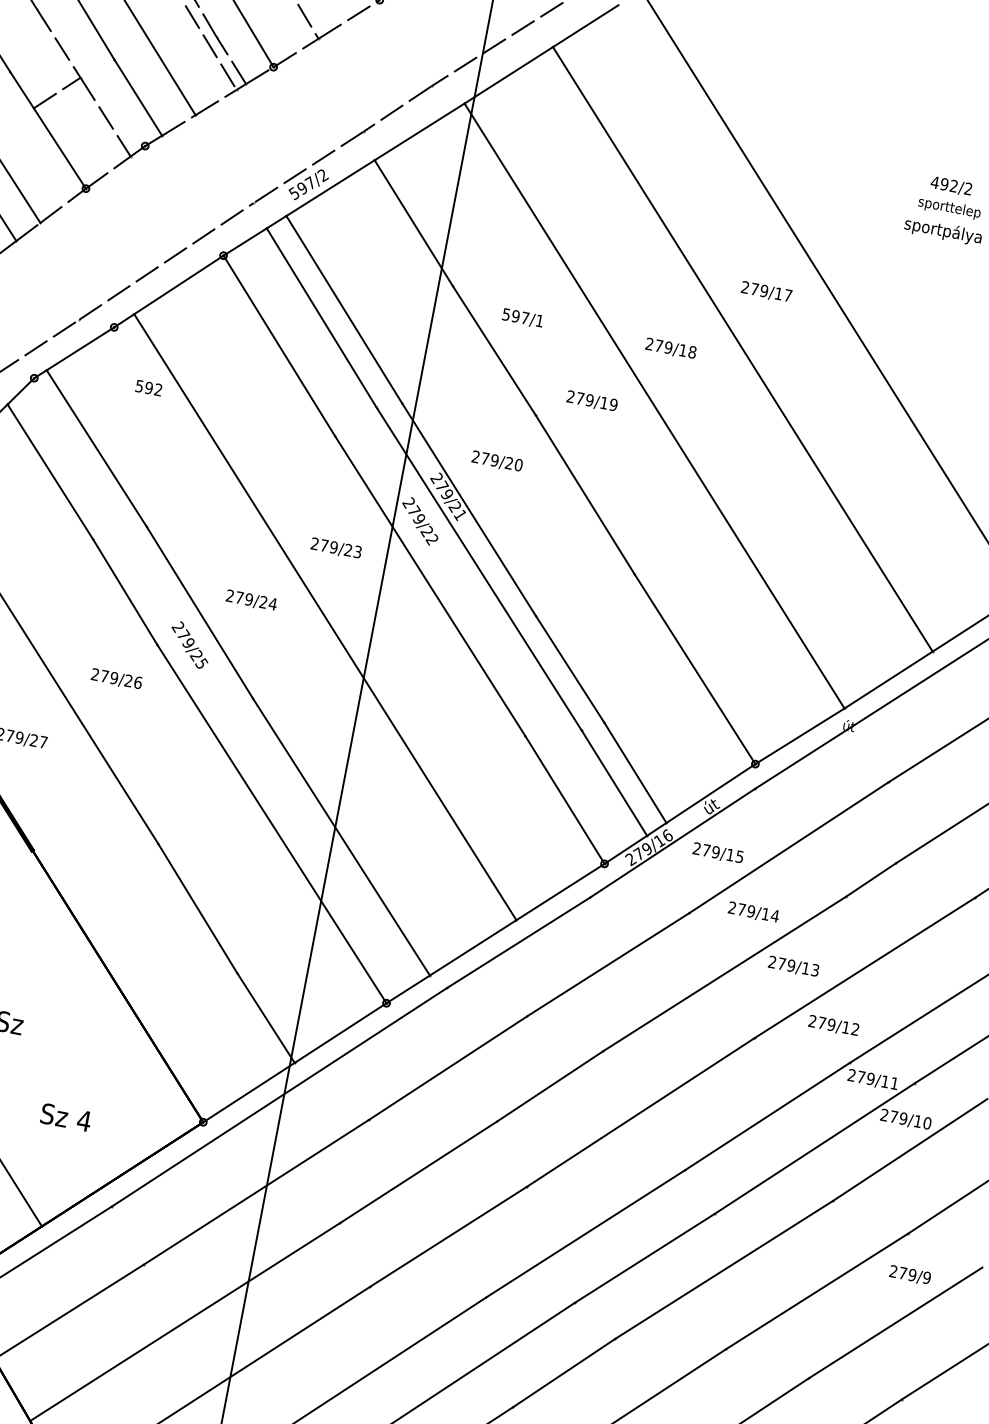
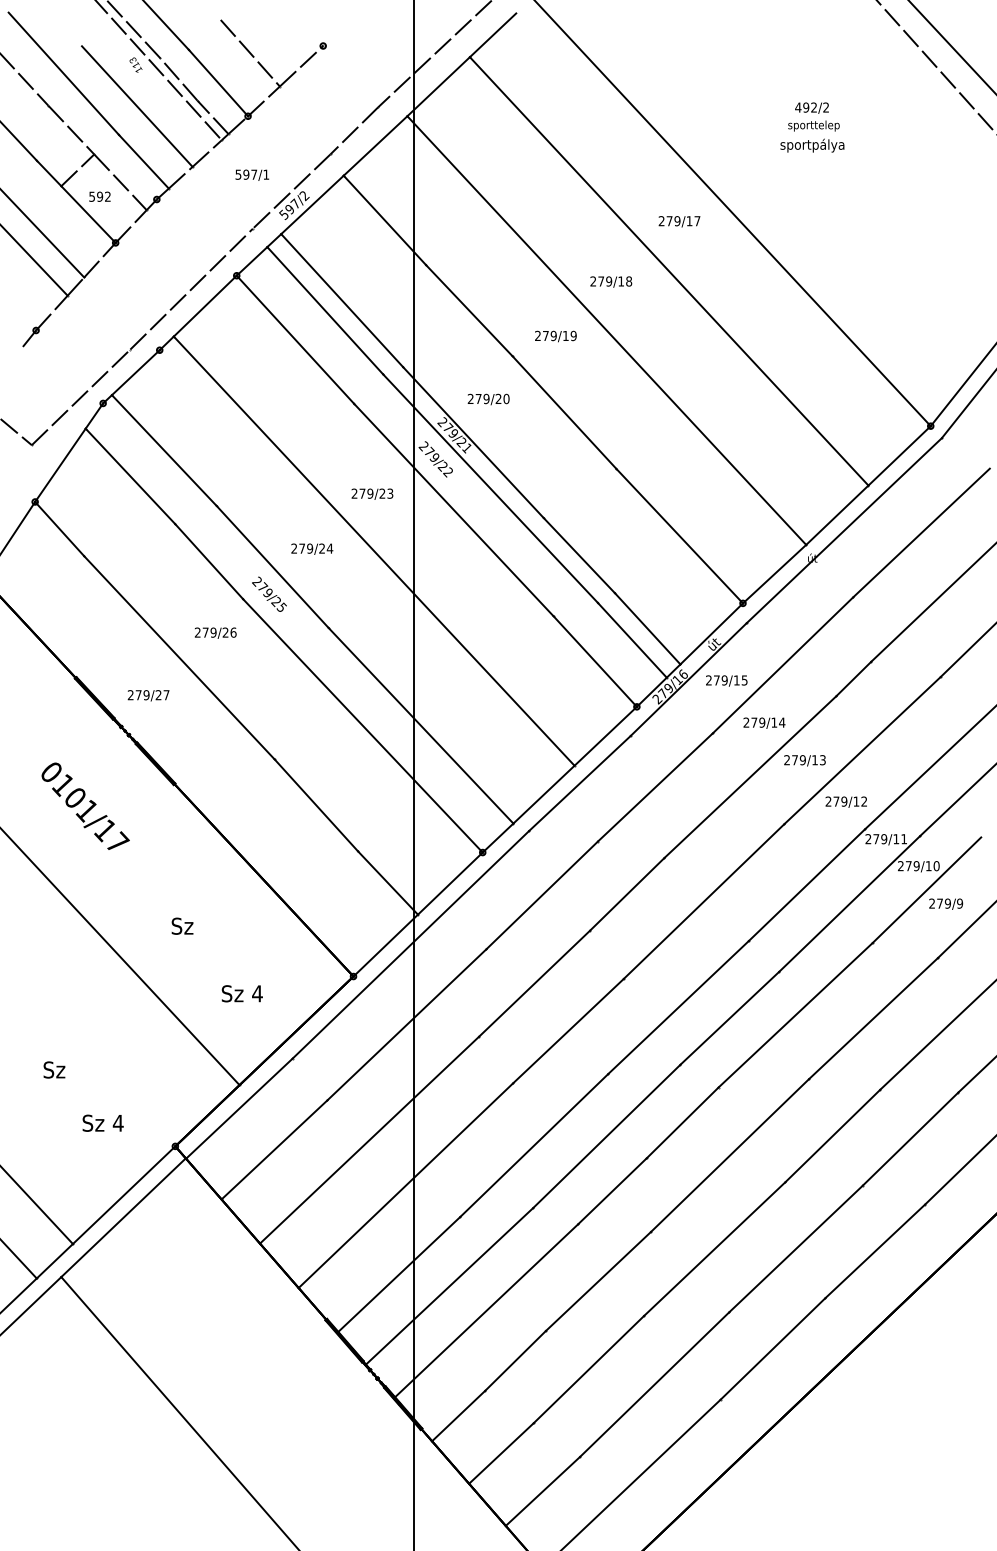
text: (523, 317) -> (252, 174), moved
text: (148, 387) -> (99, 196), moved
text: (910, 1274) -> (946, 903), moved

